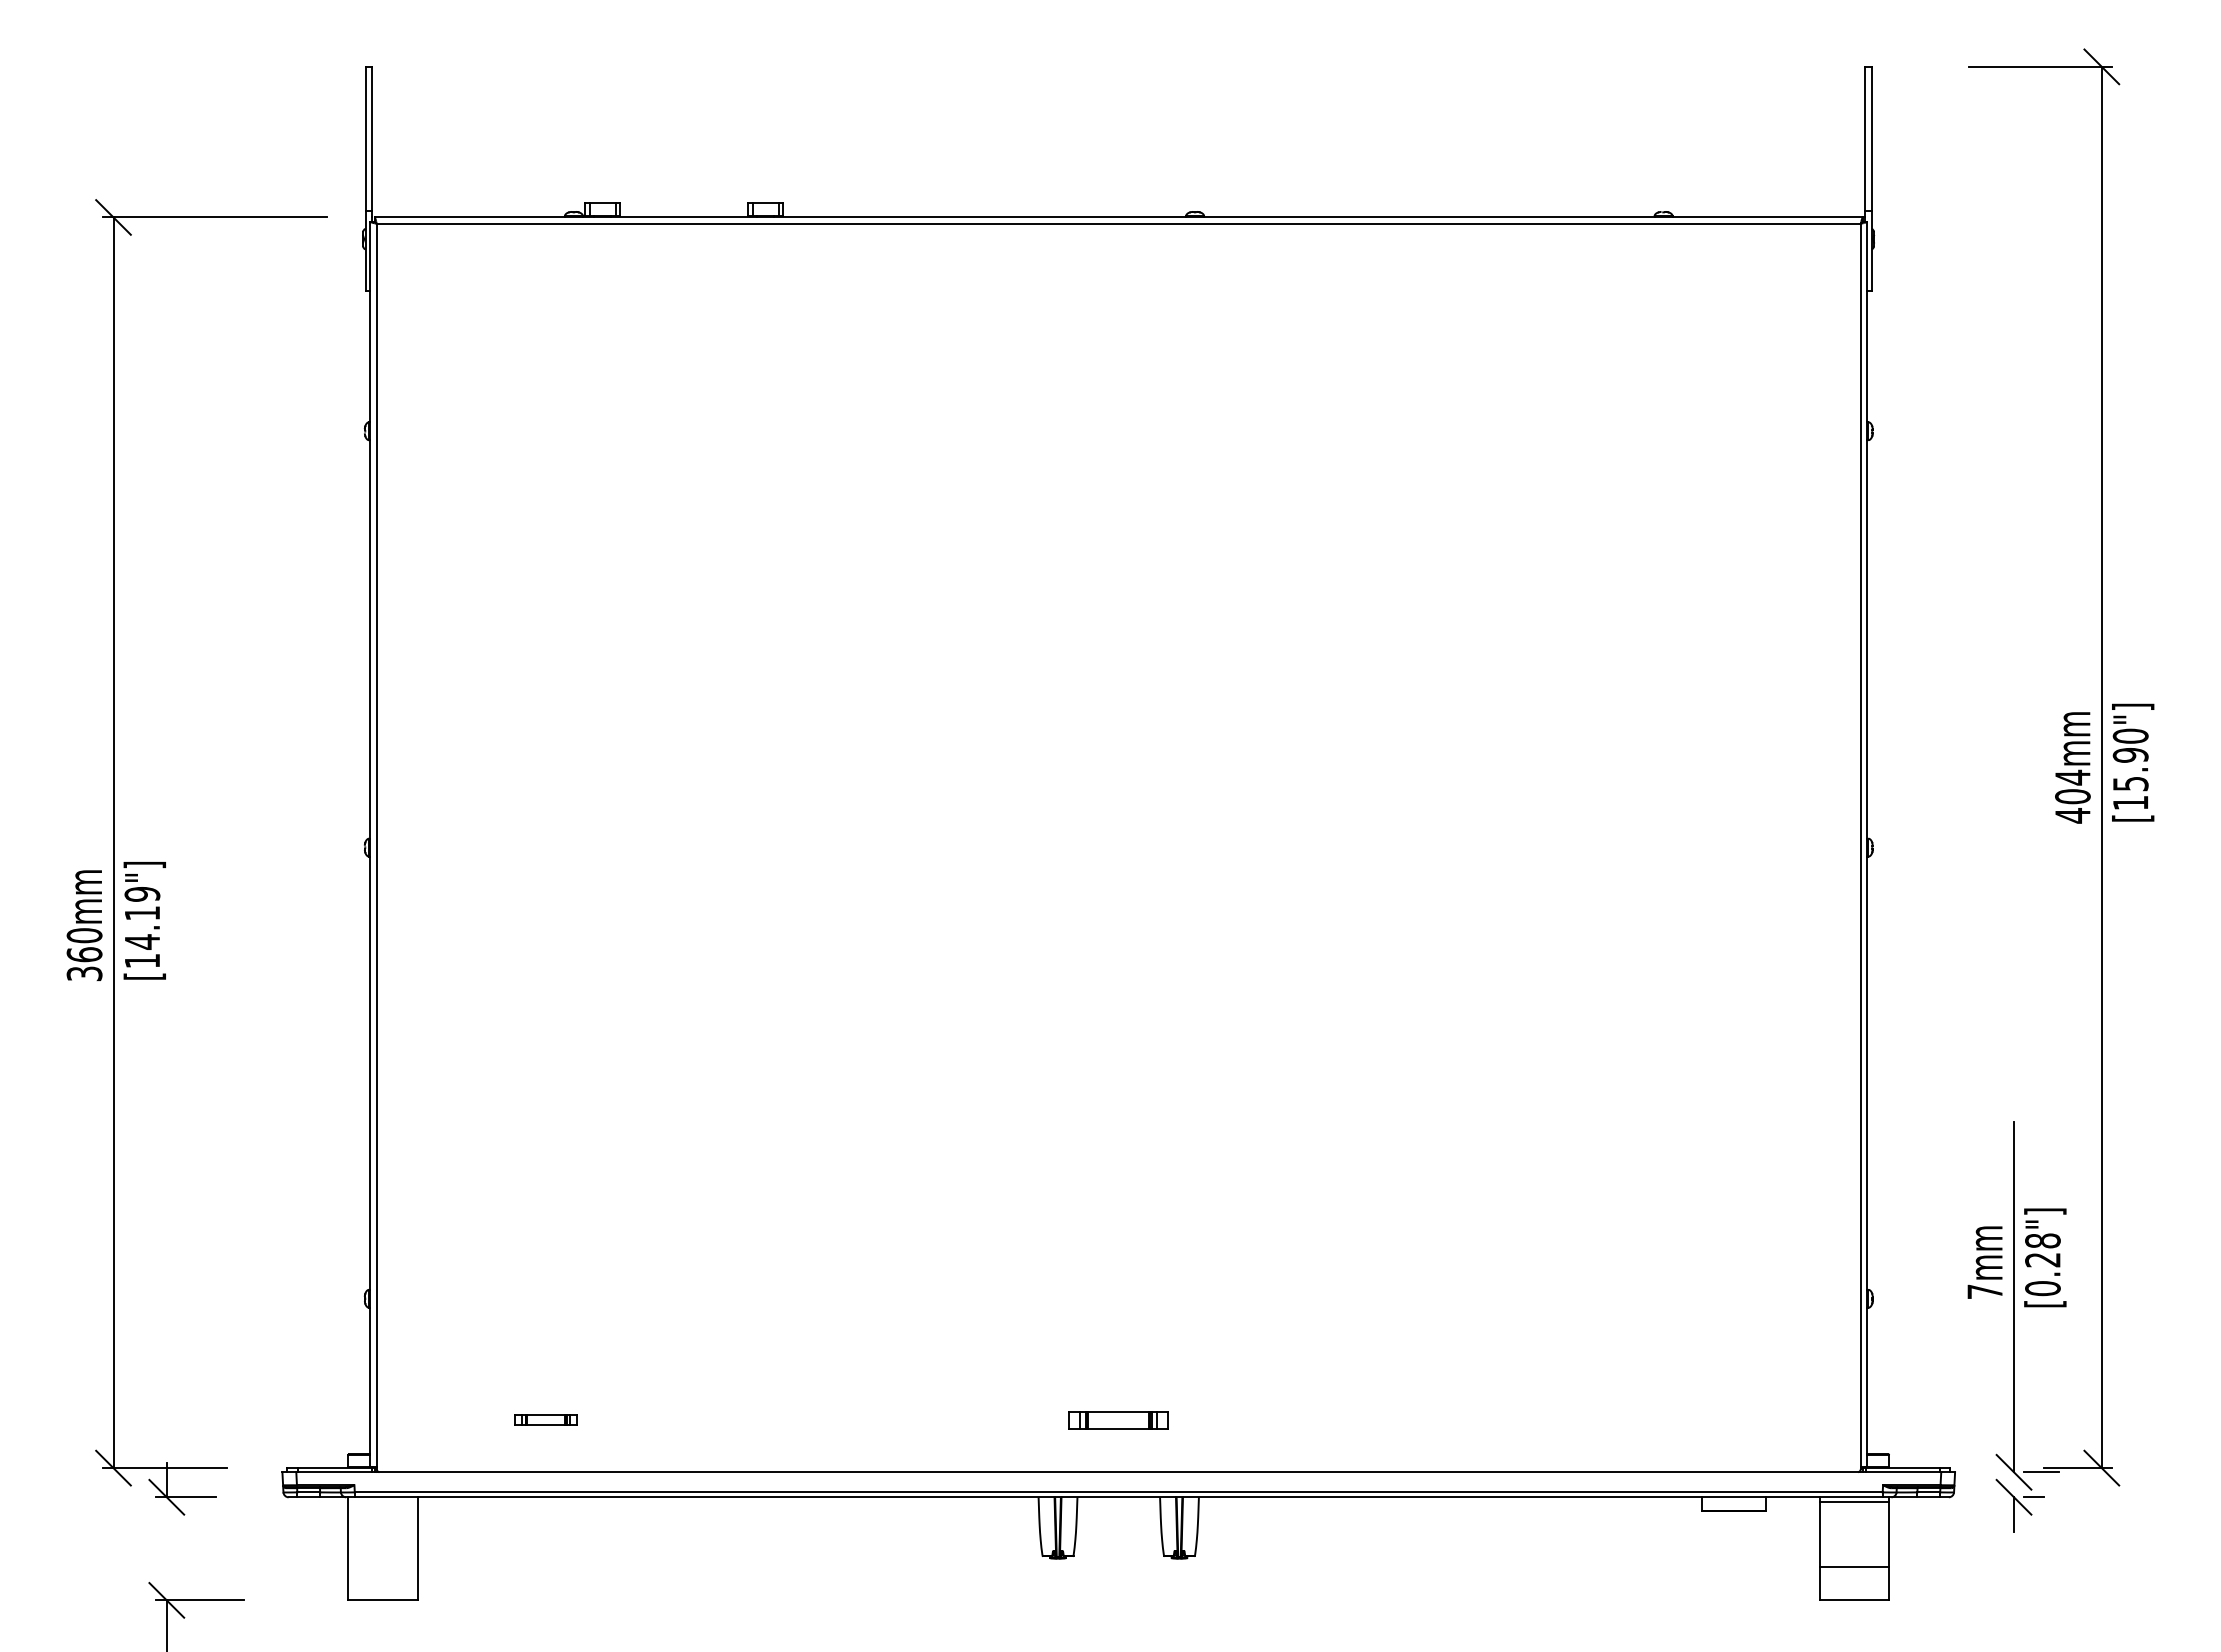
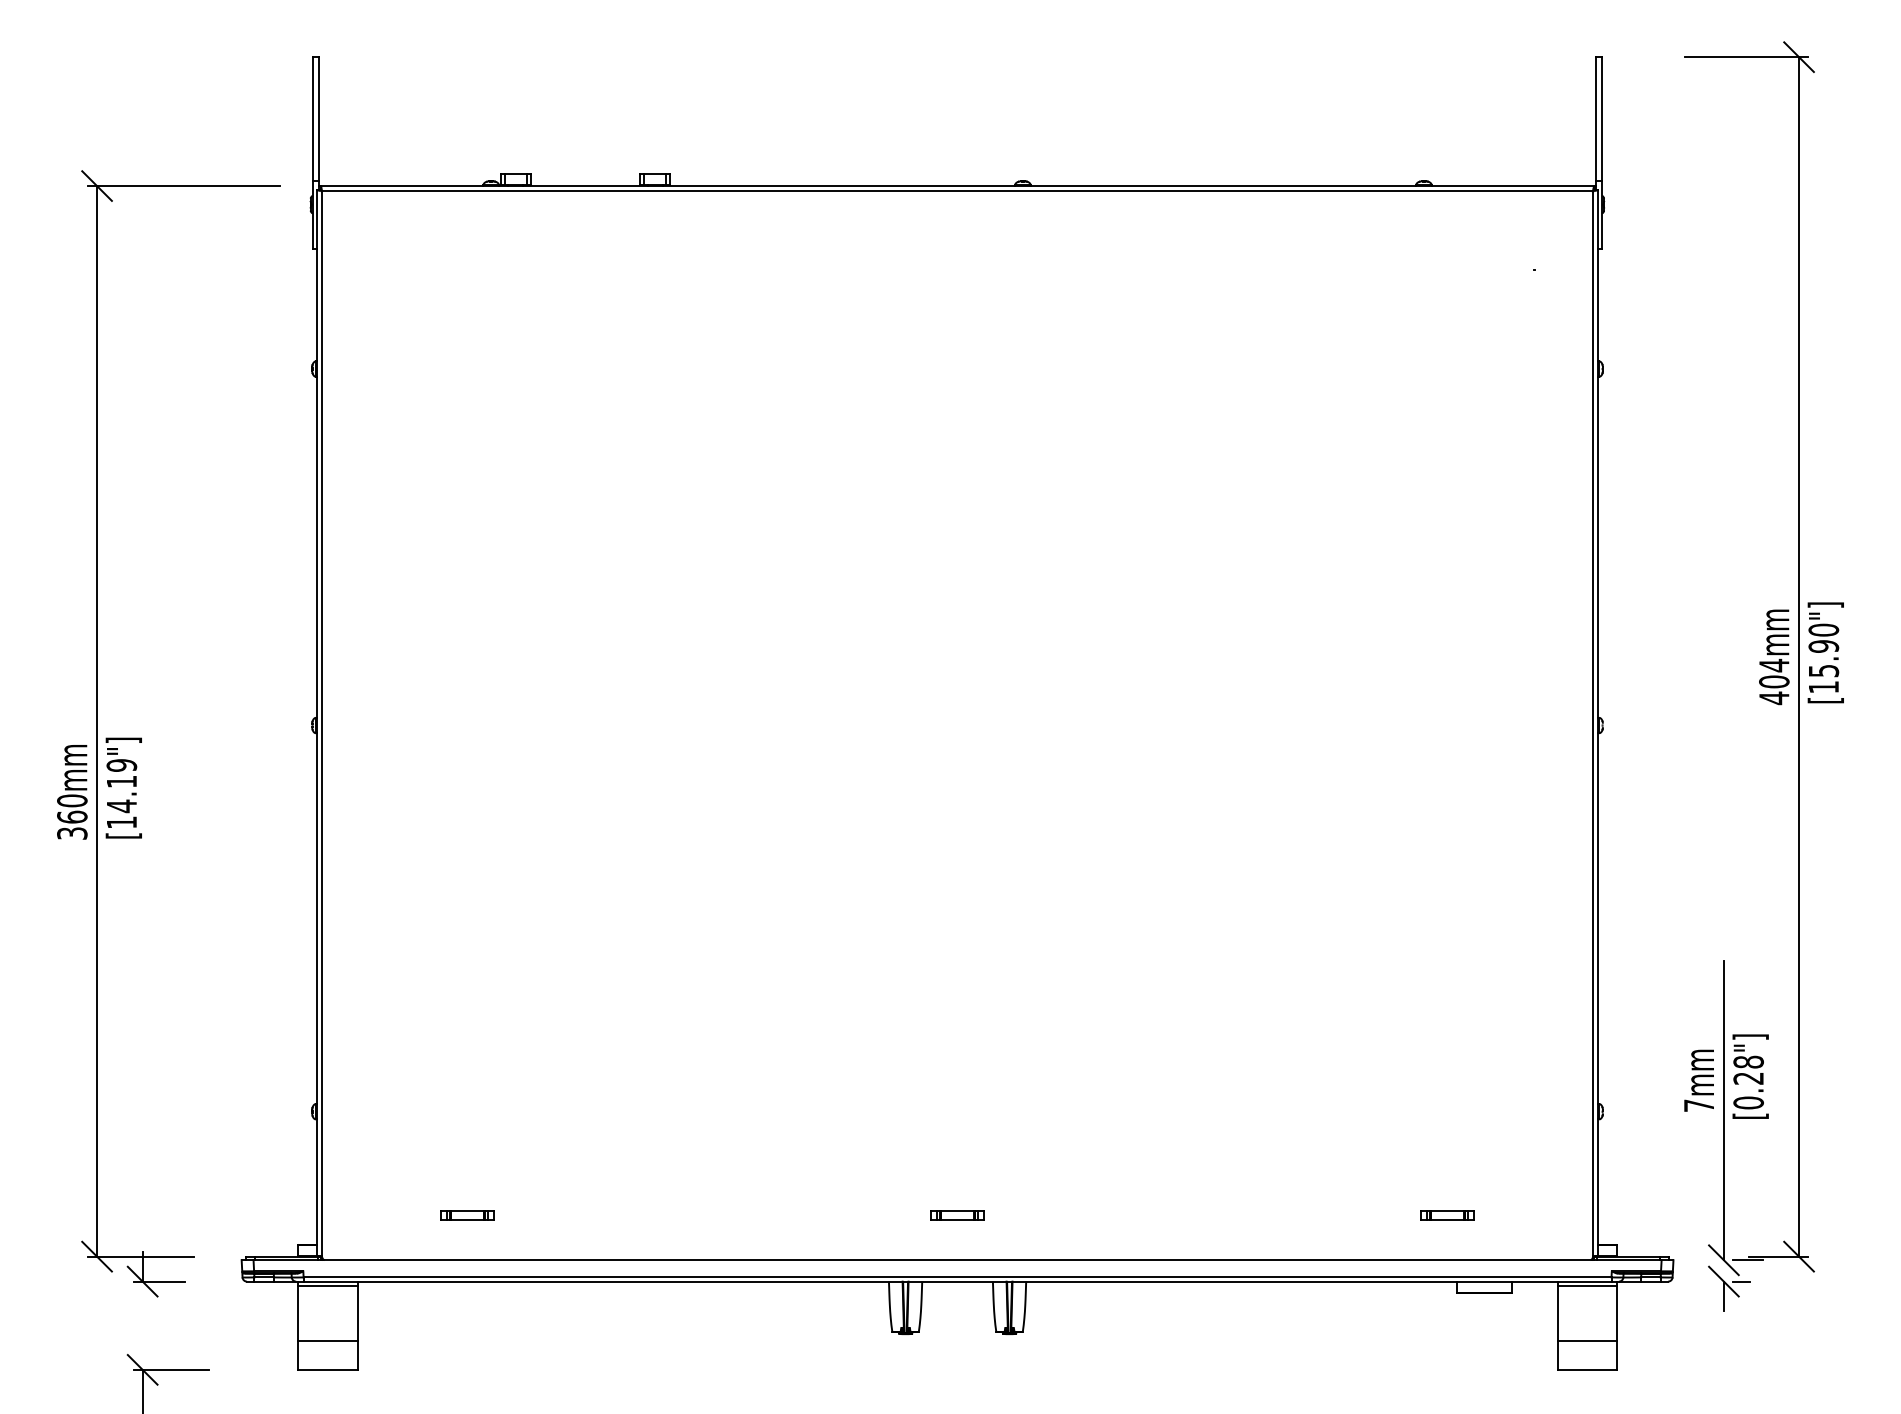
part: (1118, 1419) -> (957, 1215), size x0.62
part: (1690, 1419) -> (1446, 1215), added
line: (382, 1502) -> (327, 1286), added
line: (382, 1567) -> (327, 1341), added

